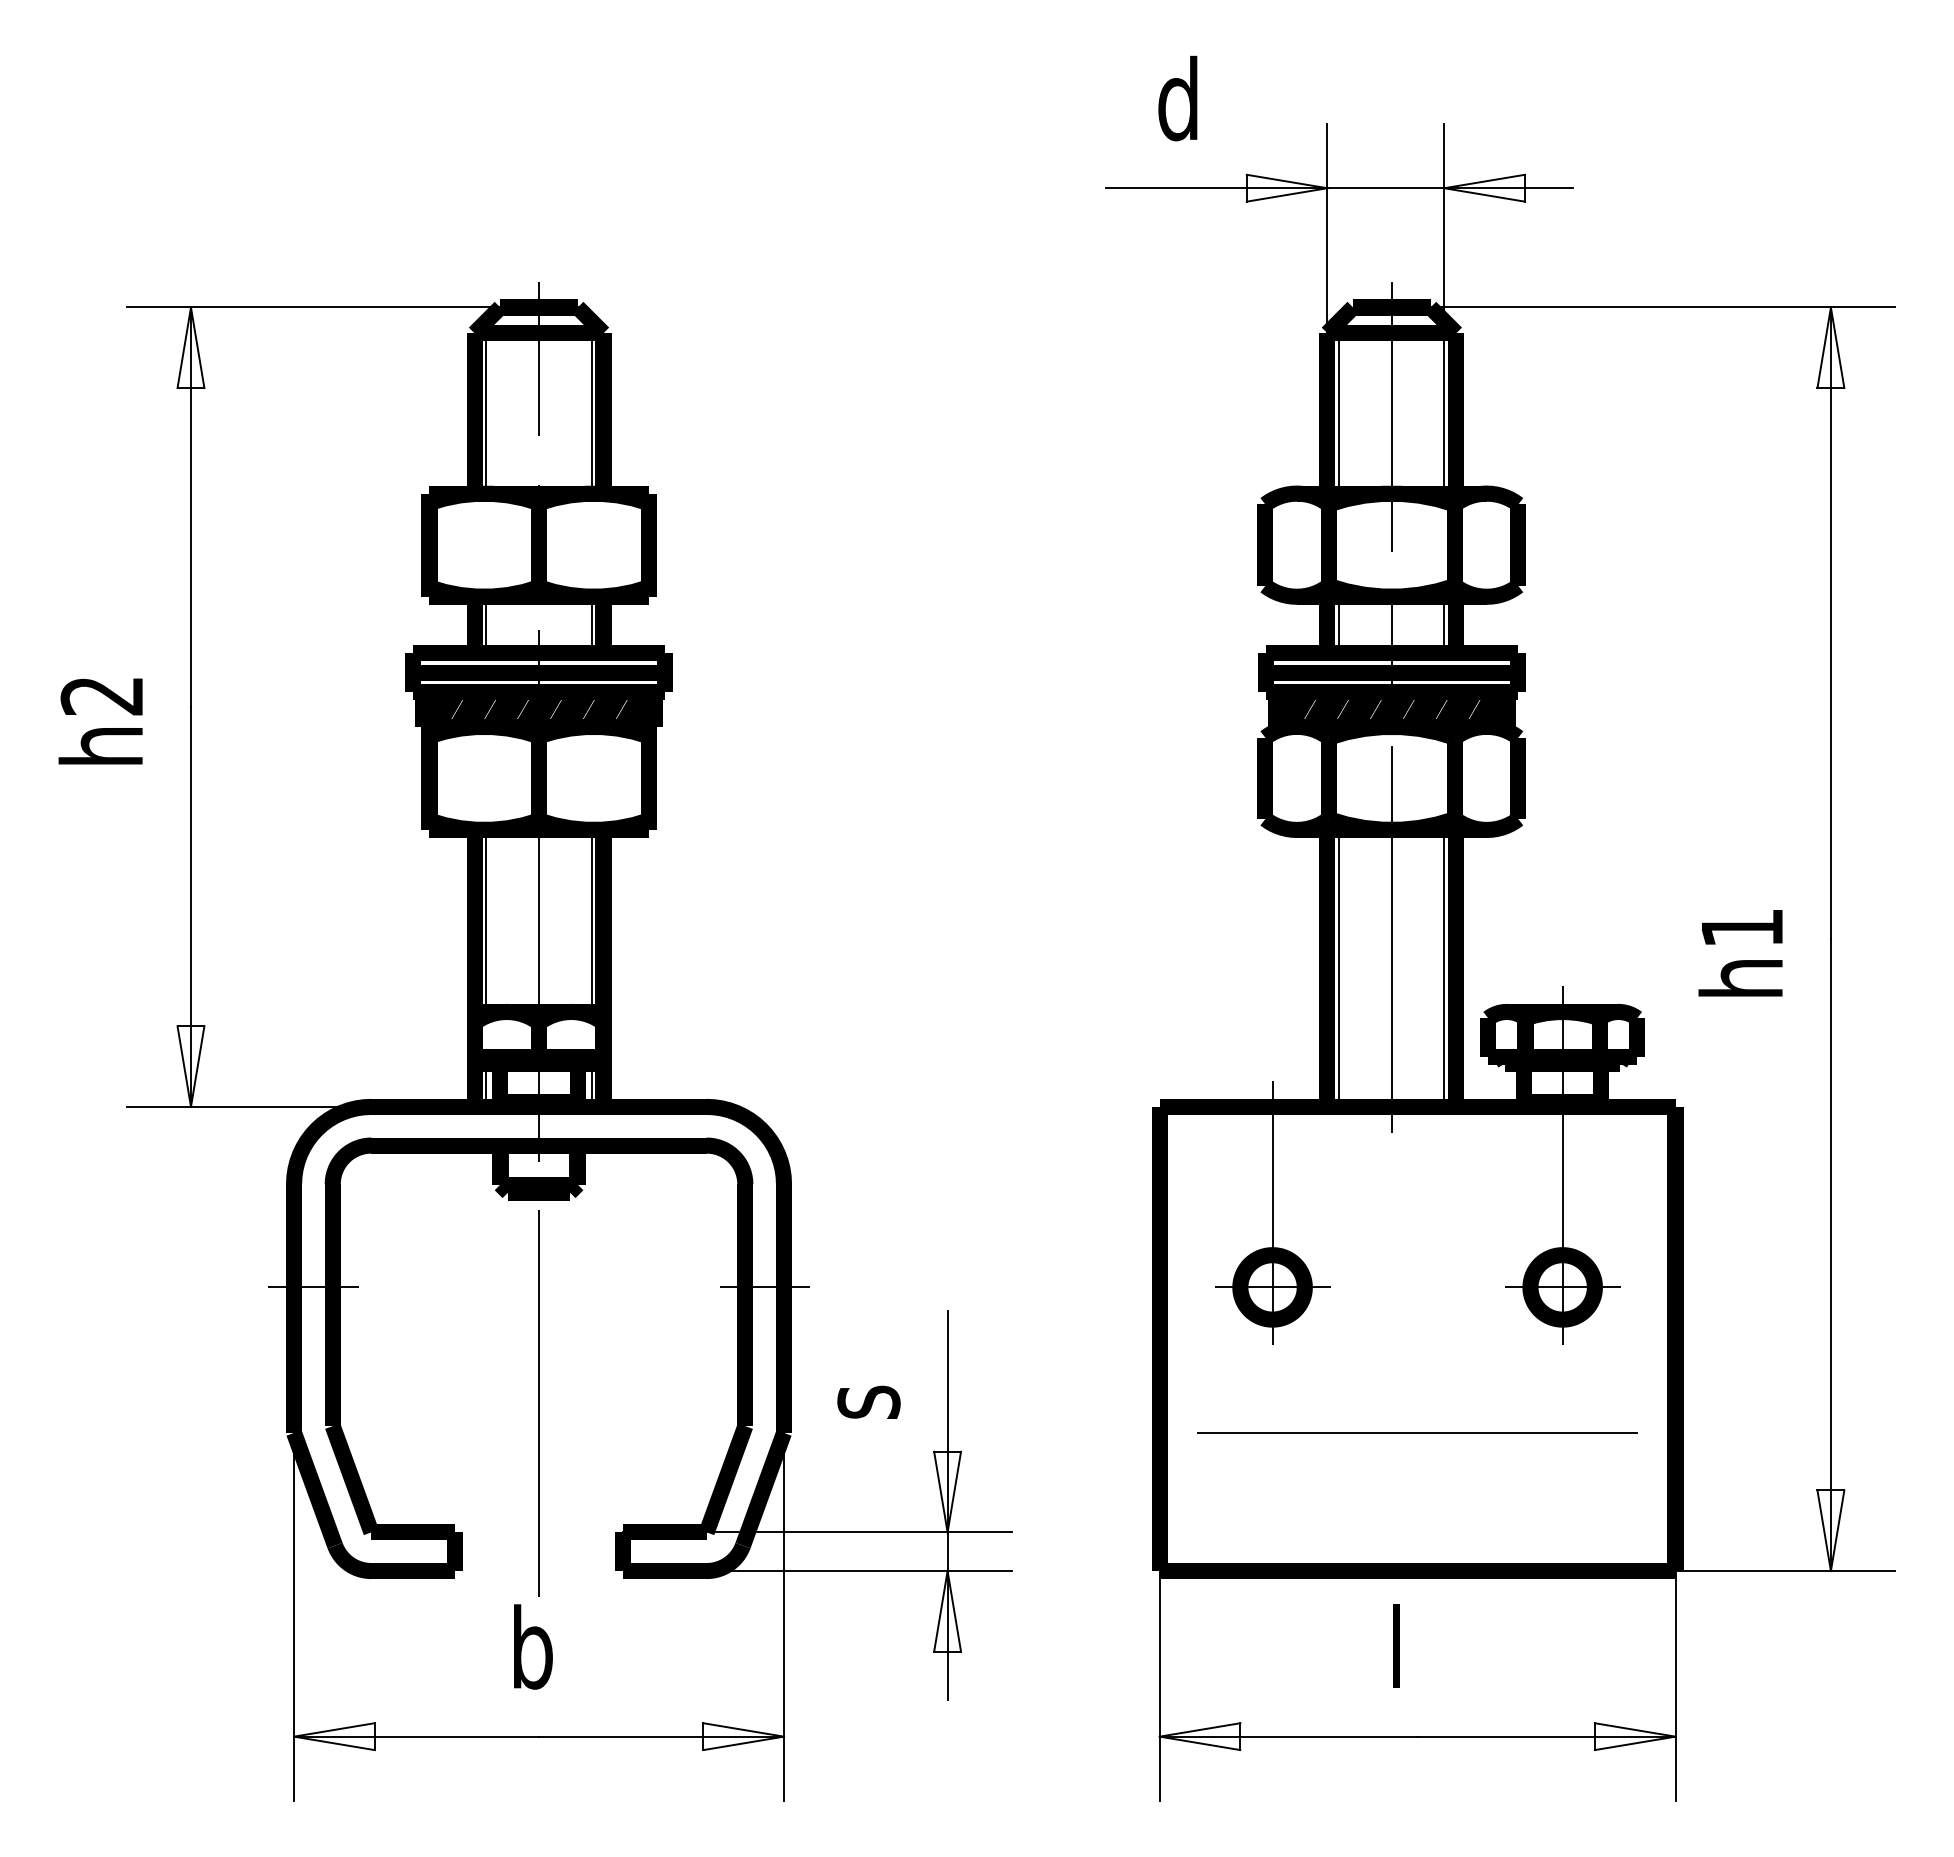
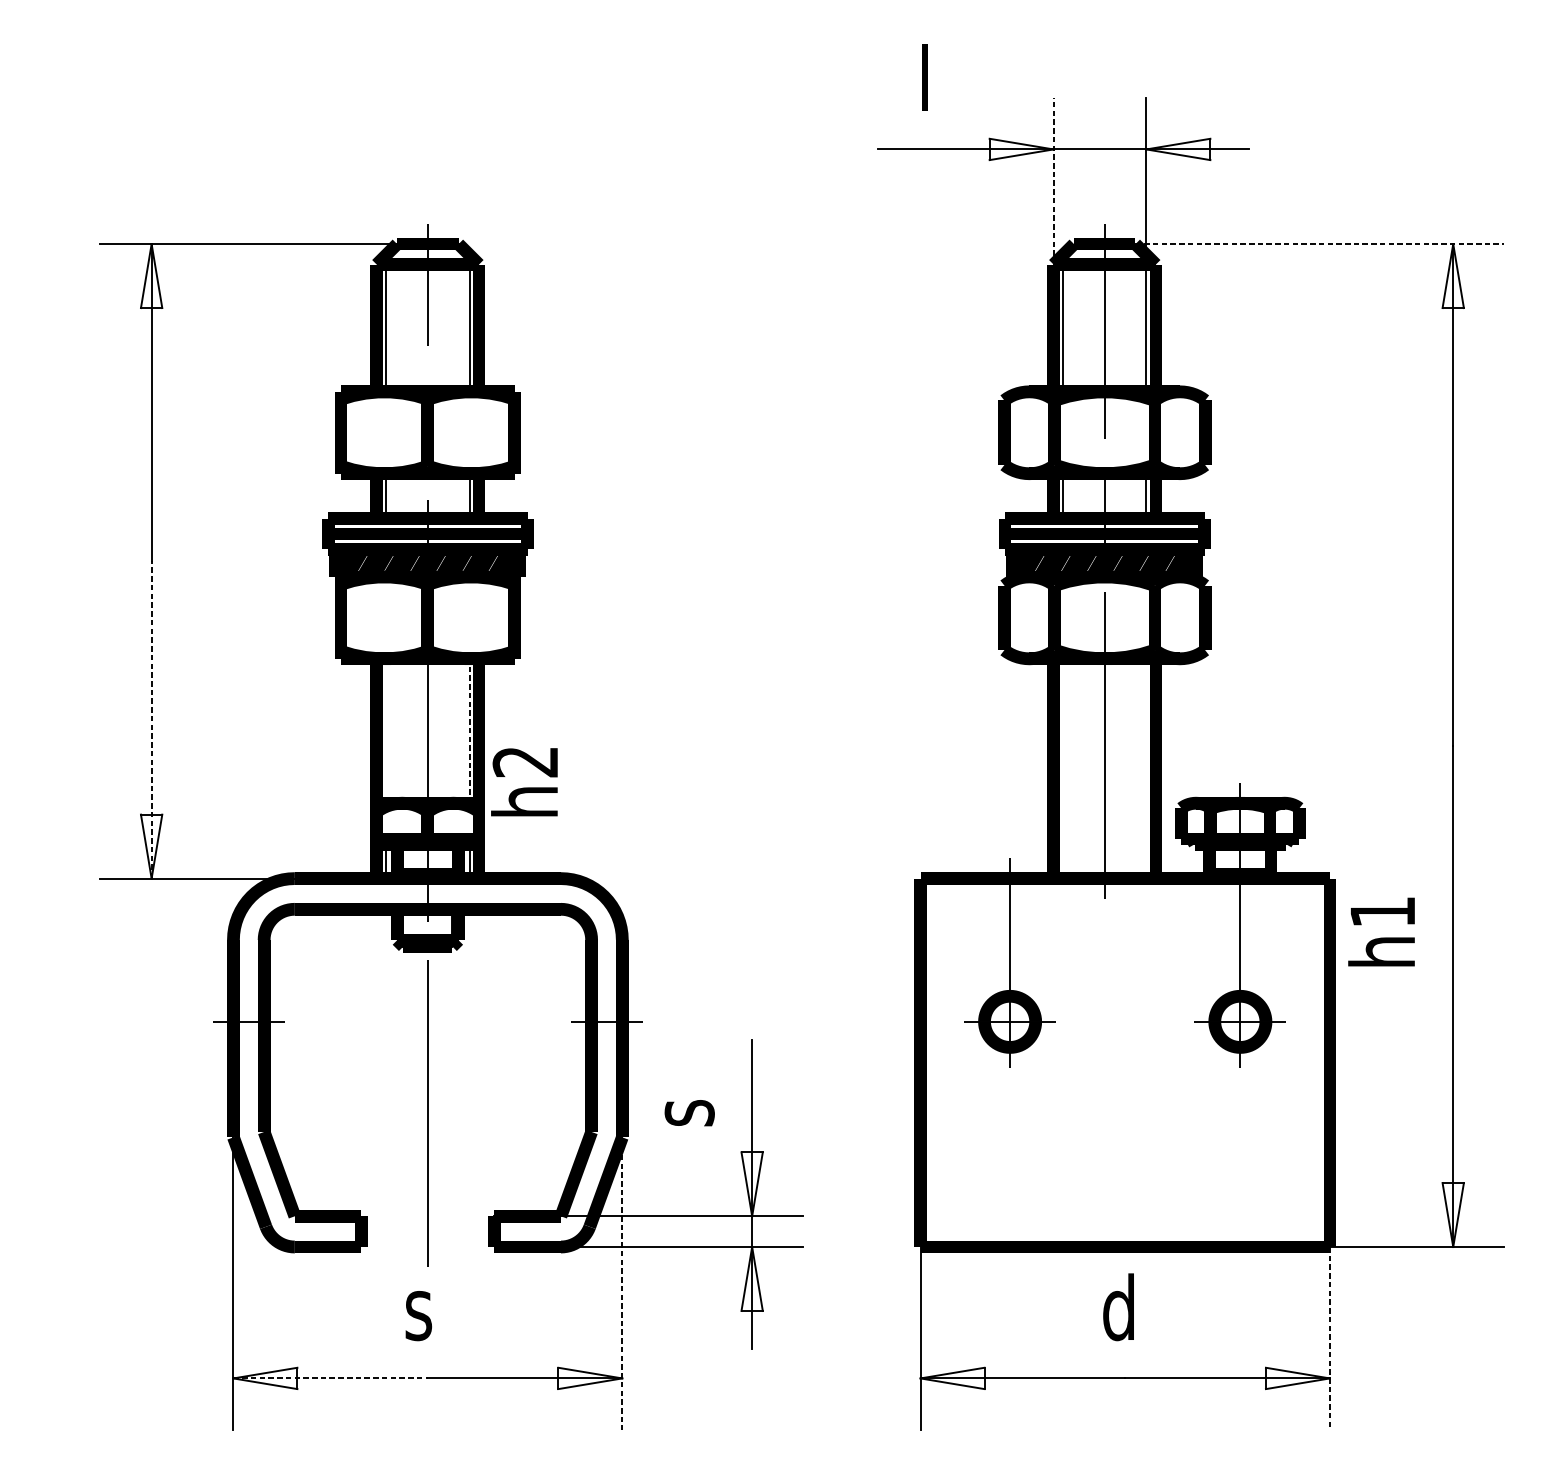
text: (1177, 98) -> (934, 78), d -> l
line: (1327, 228) -> (1053, 181), solid -> dashed
line: (1663, 307) -> (1320, 244), solid -> dashed
text: (100, 721) -> (524, 782), moved
line: (190, 907) -> (151, 720), solid -> dashed
line: (486, 920) -> (386, 730), removed
line: (591, 920) -> (469, 730), solid -> dashed
text: (1740, 953) -> (1381, 932), moved
line: (1339, 967) -> (1063, 767), removed
line: (1444, 967) -> (1146, 767), removed
line: (1417, 1432) -> (1125, 1137), removed
line: (784, 1617) -> (622, 1283), solid -> dashed
text: (531, 1646) -> (421, 1306), b -> s
text: (1408, 1646) -> (1117, 1306), l -> d
line: (1675, 1686) -> (1329, 1338), solid -> dashed
line: (417, 1736) -> (331, 1378), solid -> dashed

